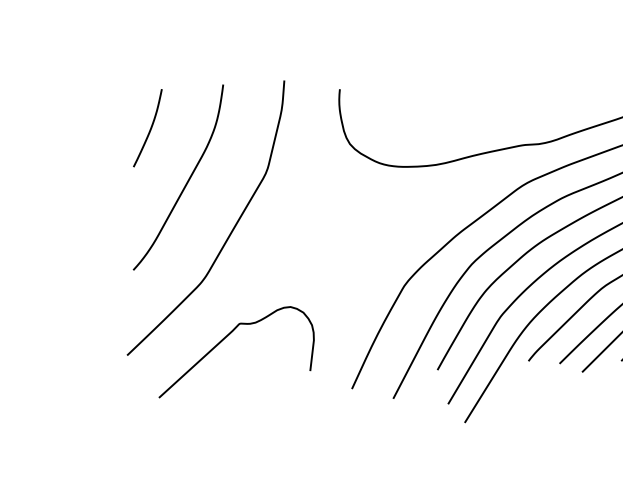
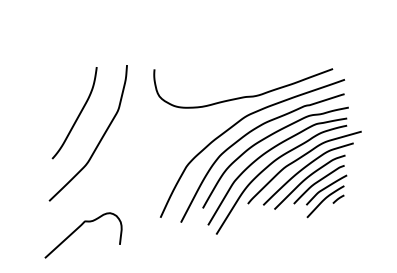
curve: (149, 127) -> (60, 88), removed
curve: (228, 337) -> (79, 228), moved

